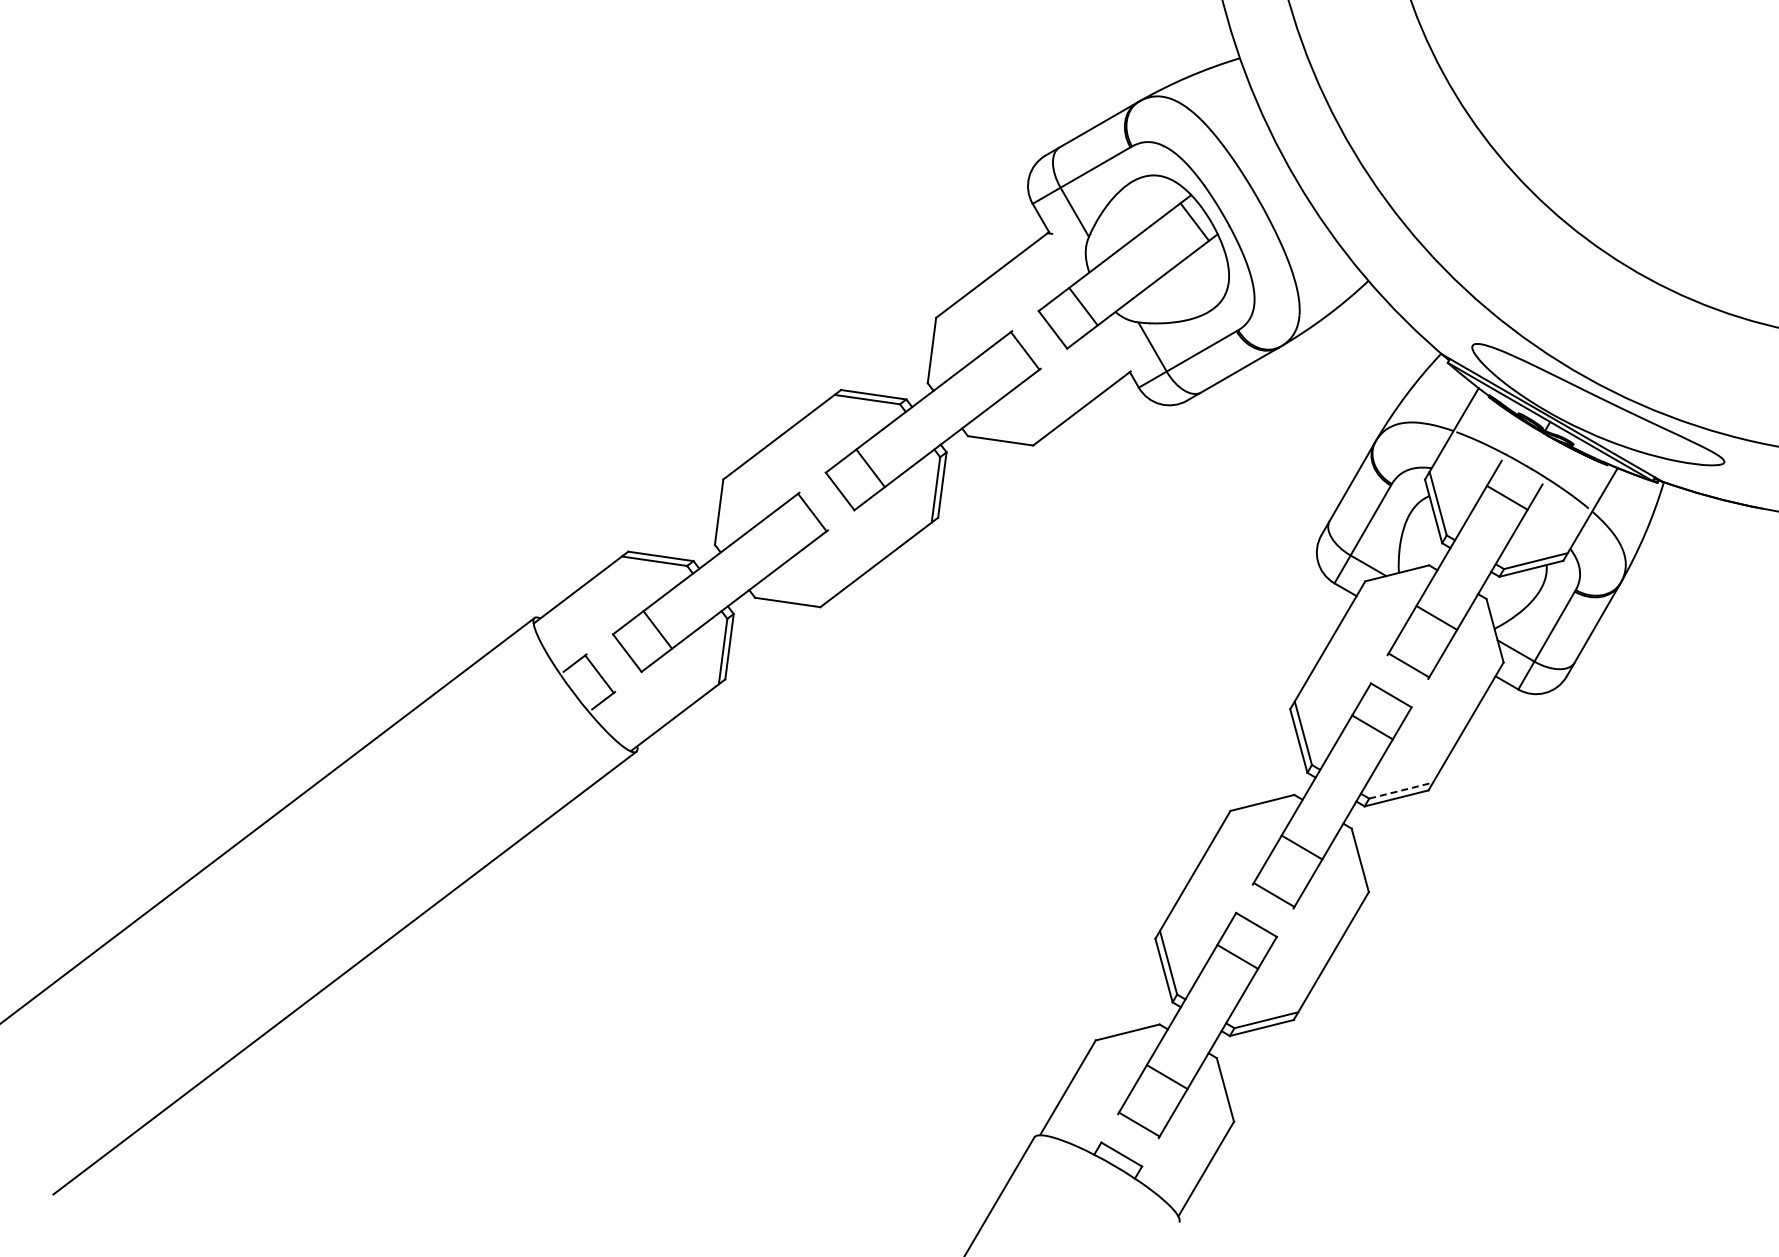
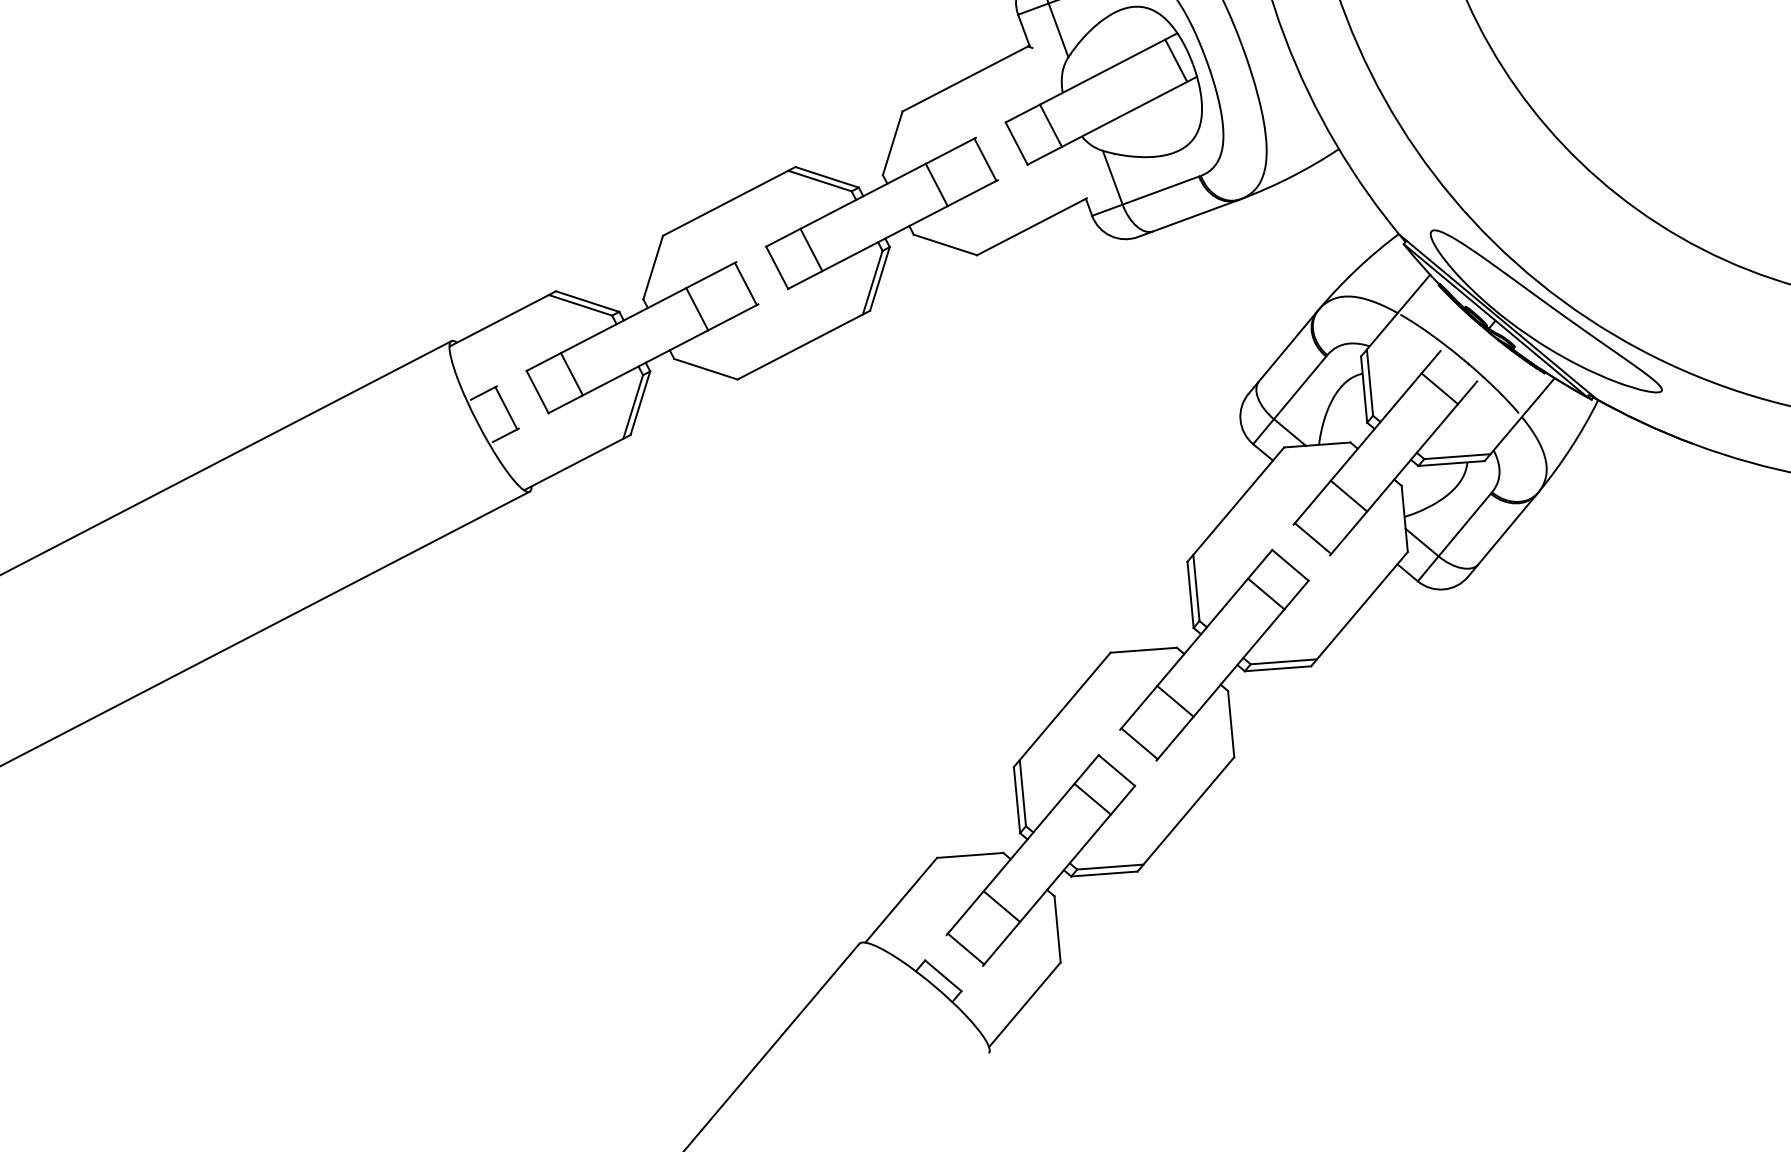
line: (981, 383) -> (936, 184), added
line: (768, 545) -> (696, 309), added
line: (1401, 790) -> (1284, 661), dashed -> solid

